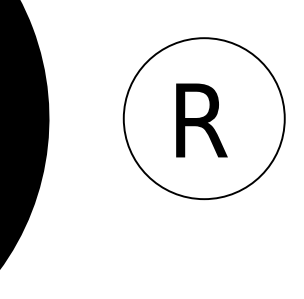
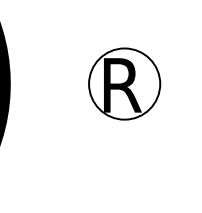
circle: (203, 118) -> (124, 83), size x0.6

